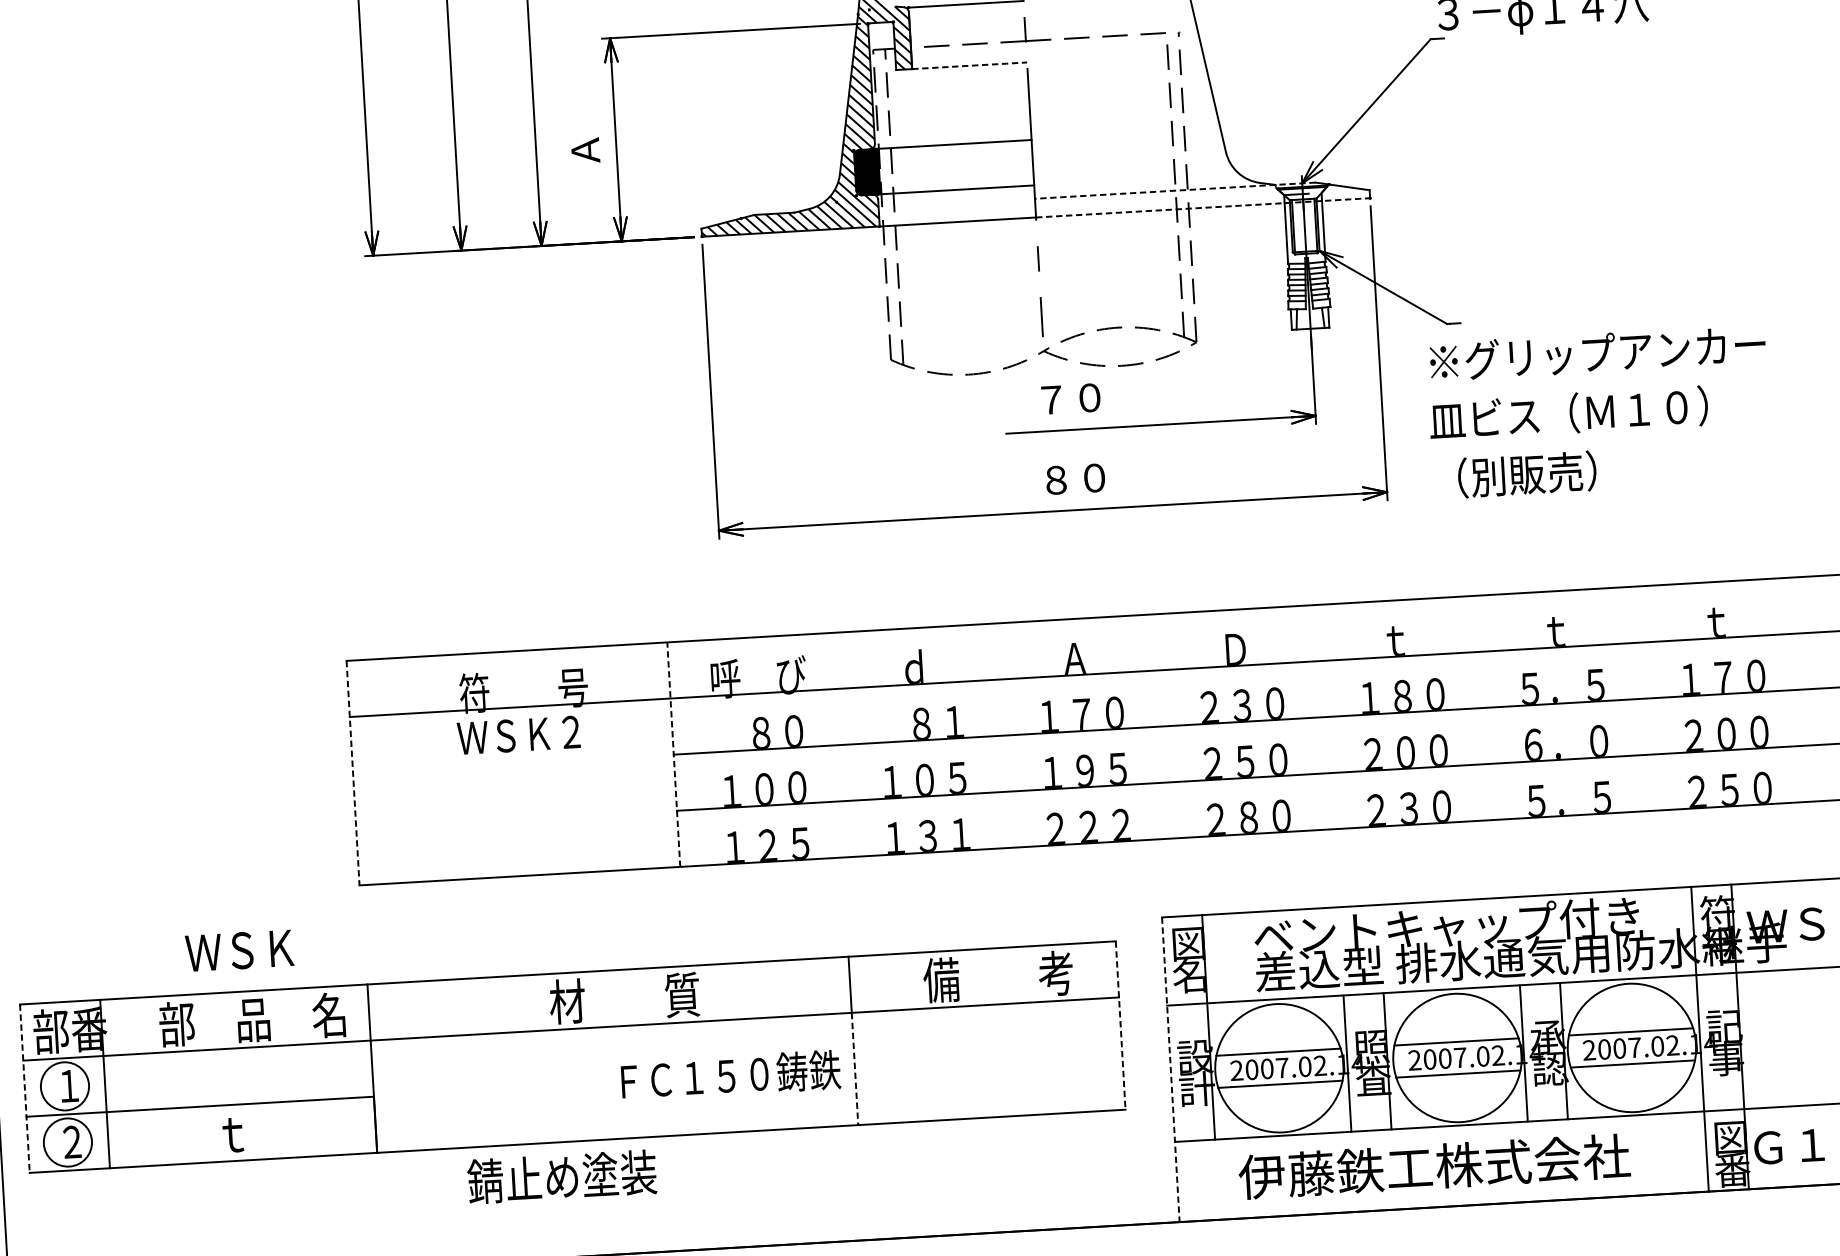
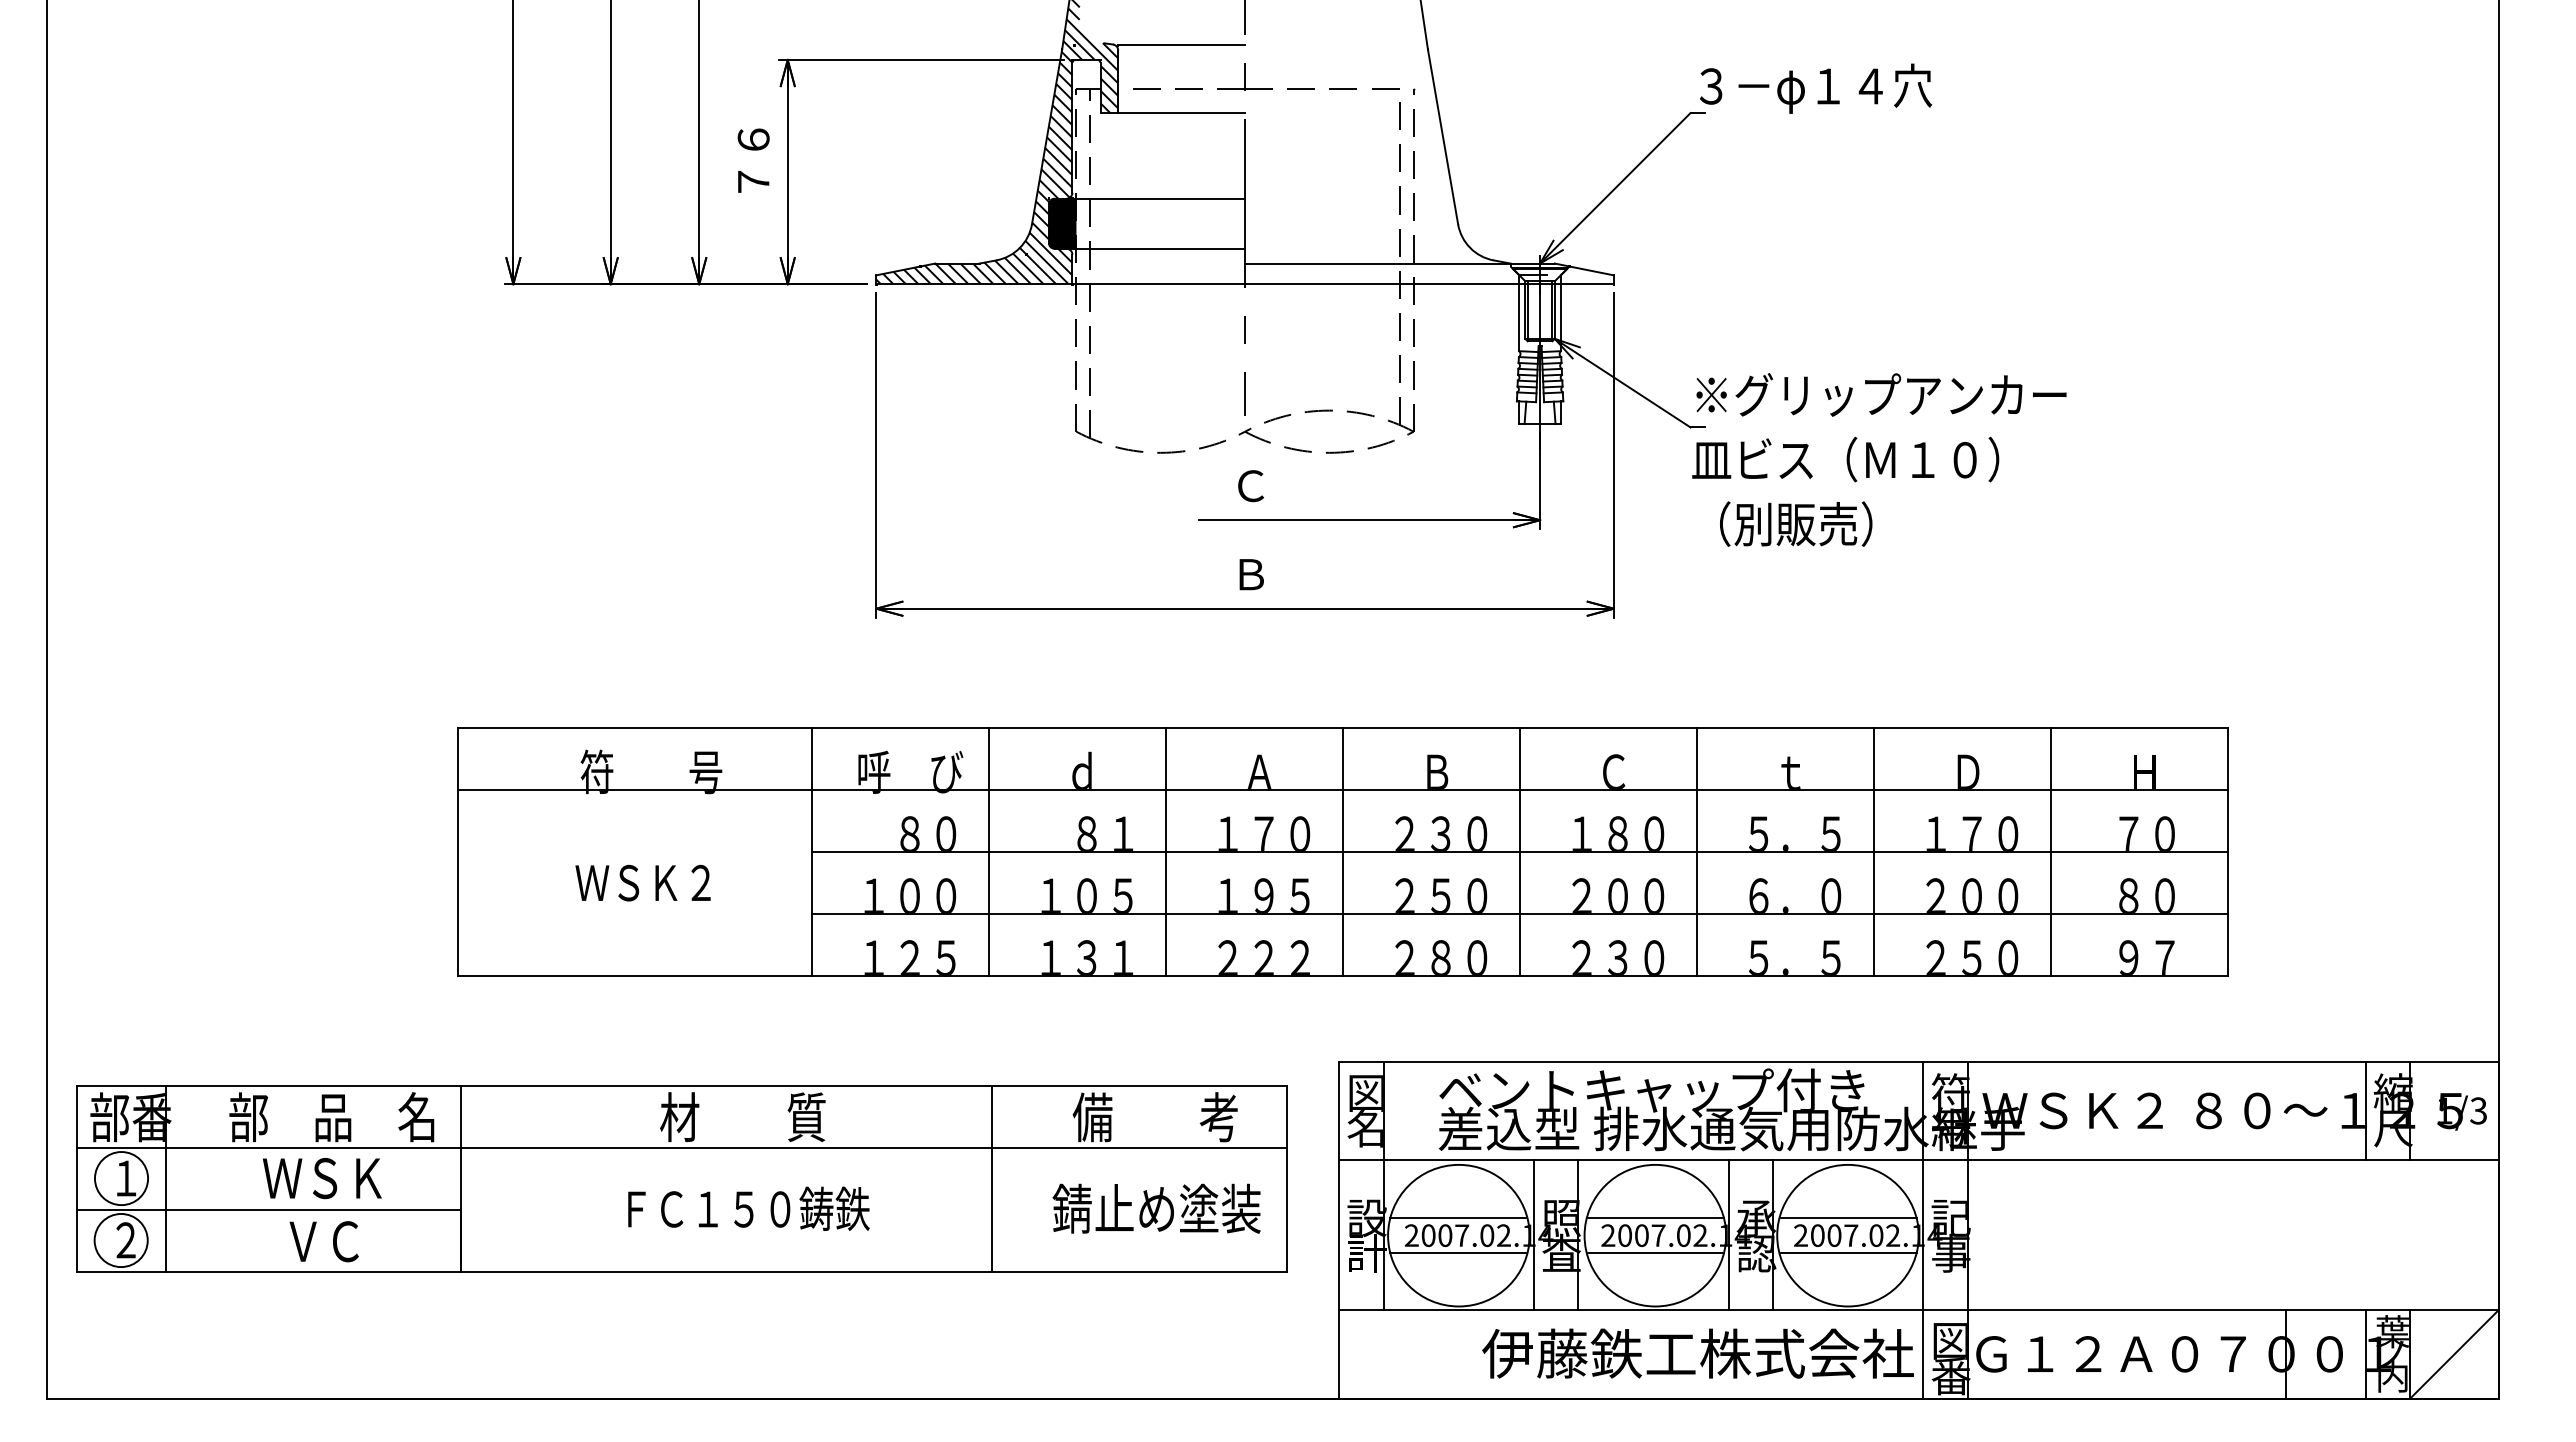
line: (970, 66) -> (1182, 113), dashed -> solid
text: (584, 132) -> (753, 162), Ａ -> ７６
line: (1174, 190) -> (1399, 263), dashed -> solid
line: (1203, 208) -> (1429, 284), dashed -> solid
text: (1070, 399) -> (1271, 486), ７０ -> Ｃ
text: (1599, 411) -> (1879, 459), moved
text: (1075, 479) -> (1271, 574), ８０ -> Ｂ
text: (1716, 621) -> (1968, 771), ｔ -> Ｄ
text: (1396, 639) -> (1614, 771), ｔ -> Ｃ
text: (1235, 648) -> (1437, 771), Ｄ -> Ｂ
line: (1796, 690) -> (2051, 852), added
line: (1635, 699) -> (1874, 852), added
line: (1475, 708) -> (1697, 852), added
line: (1315, 717) -> (1520, 852), added
line: (1154, 727) -> (1343, 852), added
text: (518, 734) -> (642, 882), moved
line: (994, 736) -> (1166, 852), added
line: (834, 745) -> (989, 852), added
line: (673, 754) -> (812, 852), dashed -> solid
line: (353, 773) -> (458, 852), dashed -> solid
text: (239, 950) -> (322, 1178), moved
line: (1120, 1025) -> (1286, 1178), dashed -> solid
line: (854, 1068) -> (991, 1209), dashed -> solid
line: (1171, 1069) -> (1339, 1230), dashed -> solid
text: (730, 1075) -> (748, 1208), moved
line: (25, 1088) -> (77, 1178), dashed -> solid
text: (251, 1132) -> (323, 1241), ｔ -> ＶＣ
text: (1433, 1166) -> (1697, 1353), moved
text: (561, 1176) -> (1156, 1208), moved

